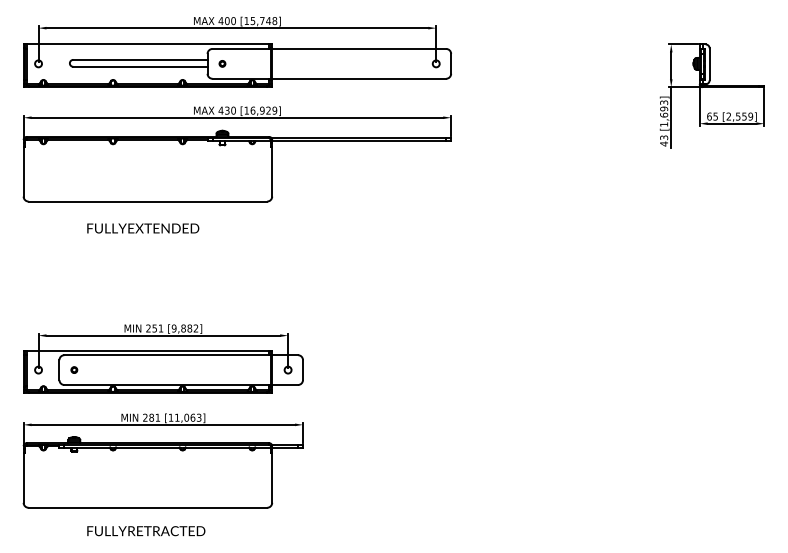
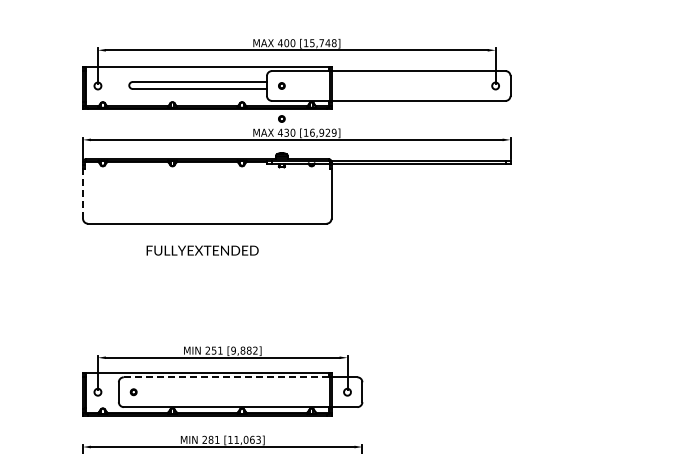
part: (222, 96) -> (281, 118), added
line: (23, 171) -> (82, 193), solid -> dashed
line: (168, 355) -> (227, 377), solid -> dashed

